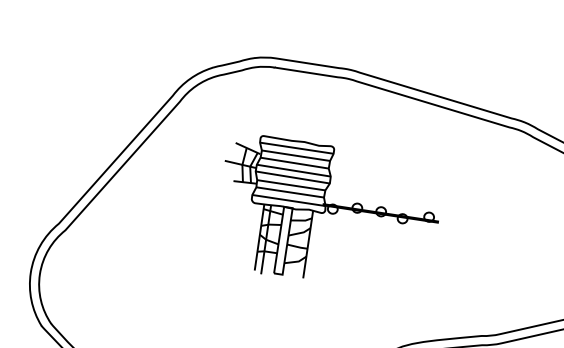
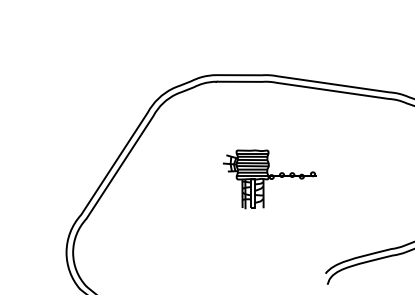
part: (327, 214) -> (269, 179), size x0.6

